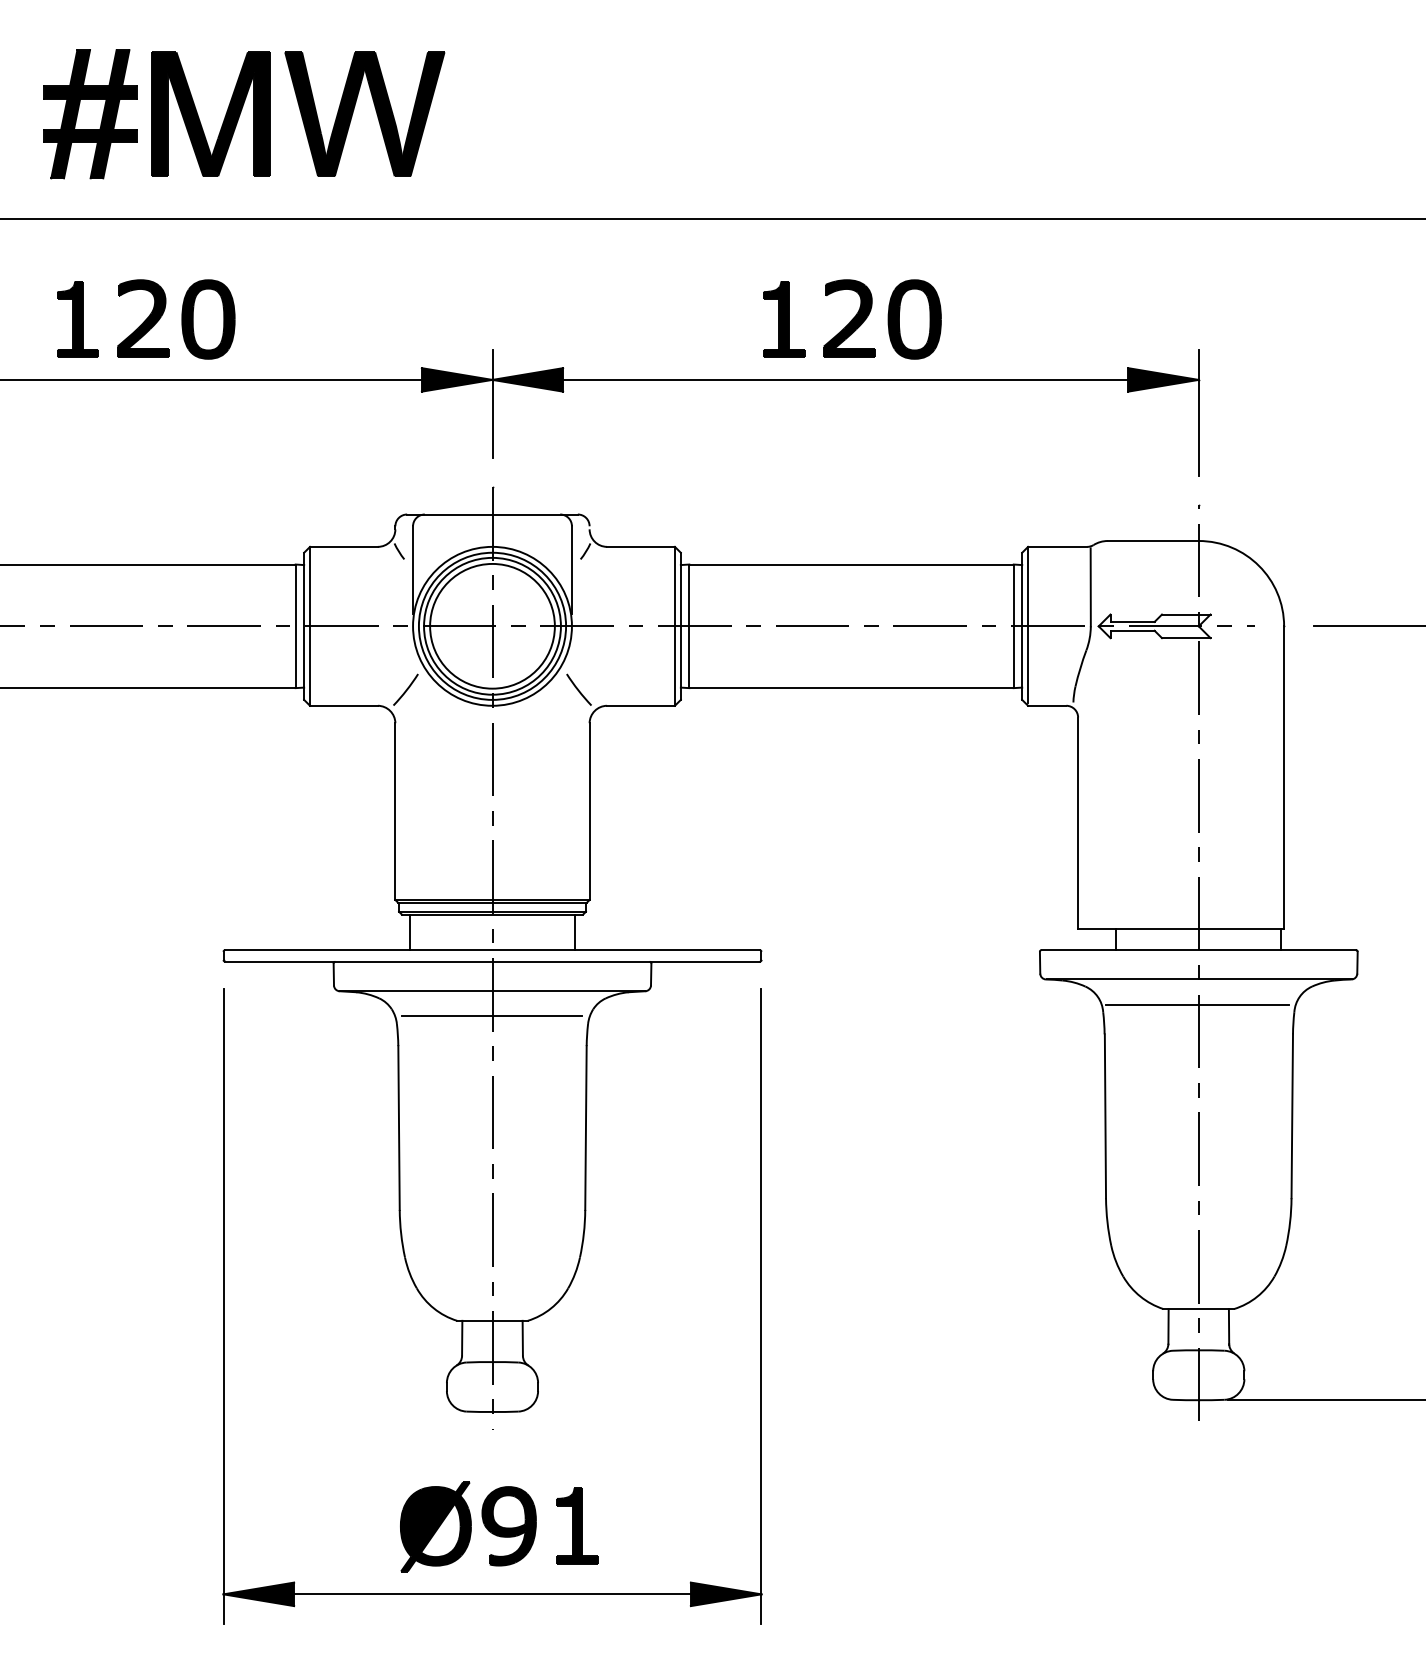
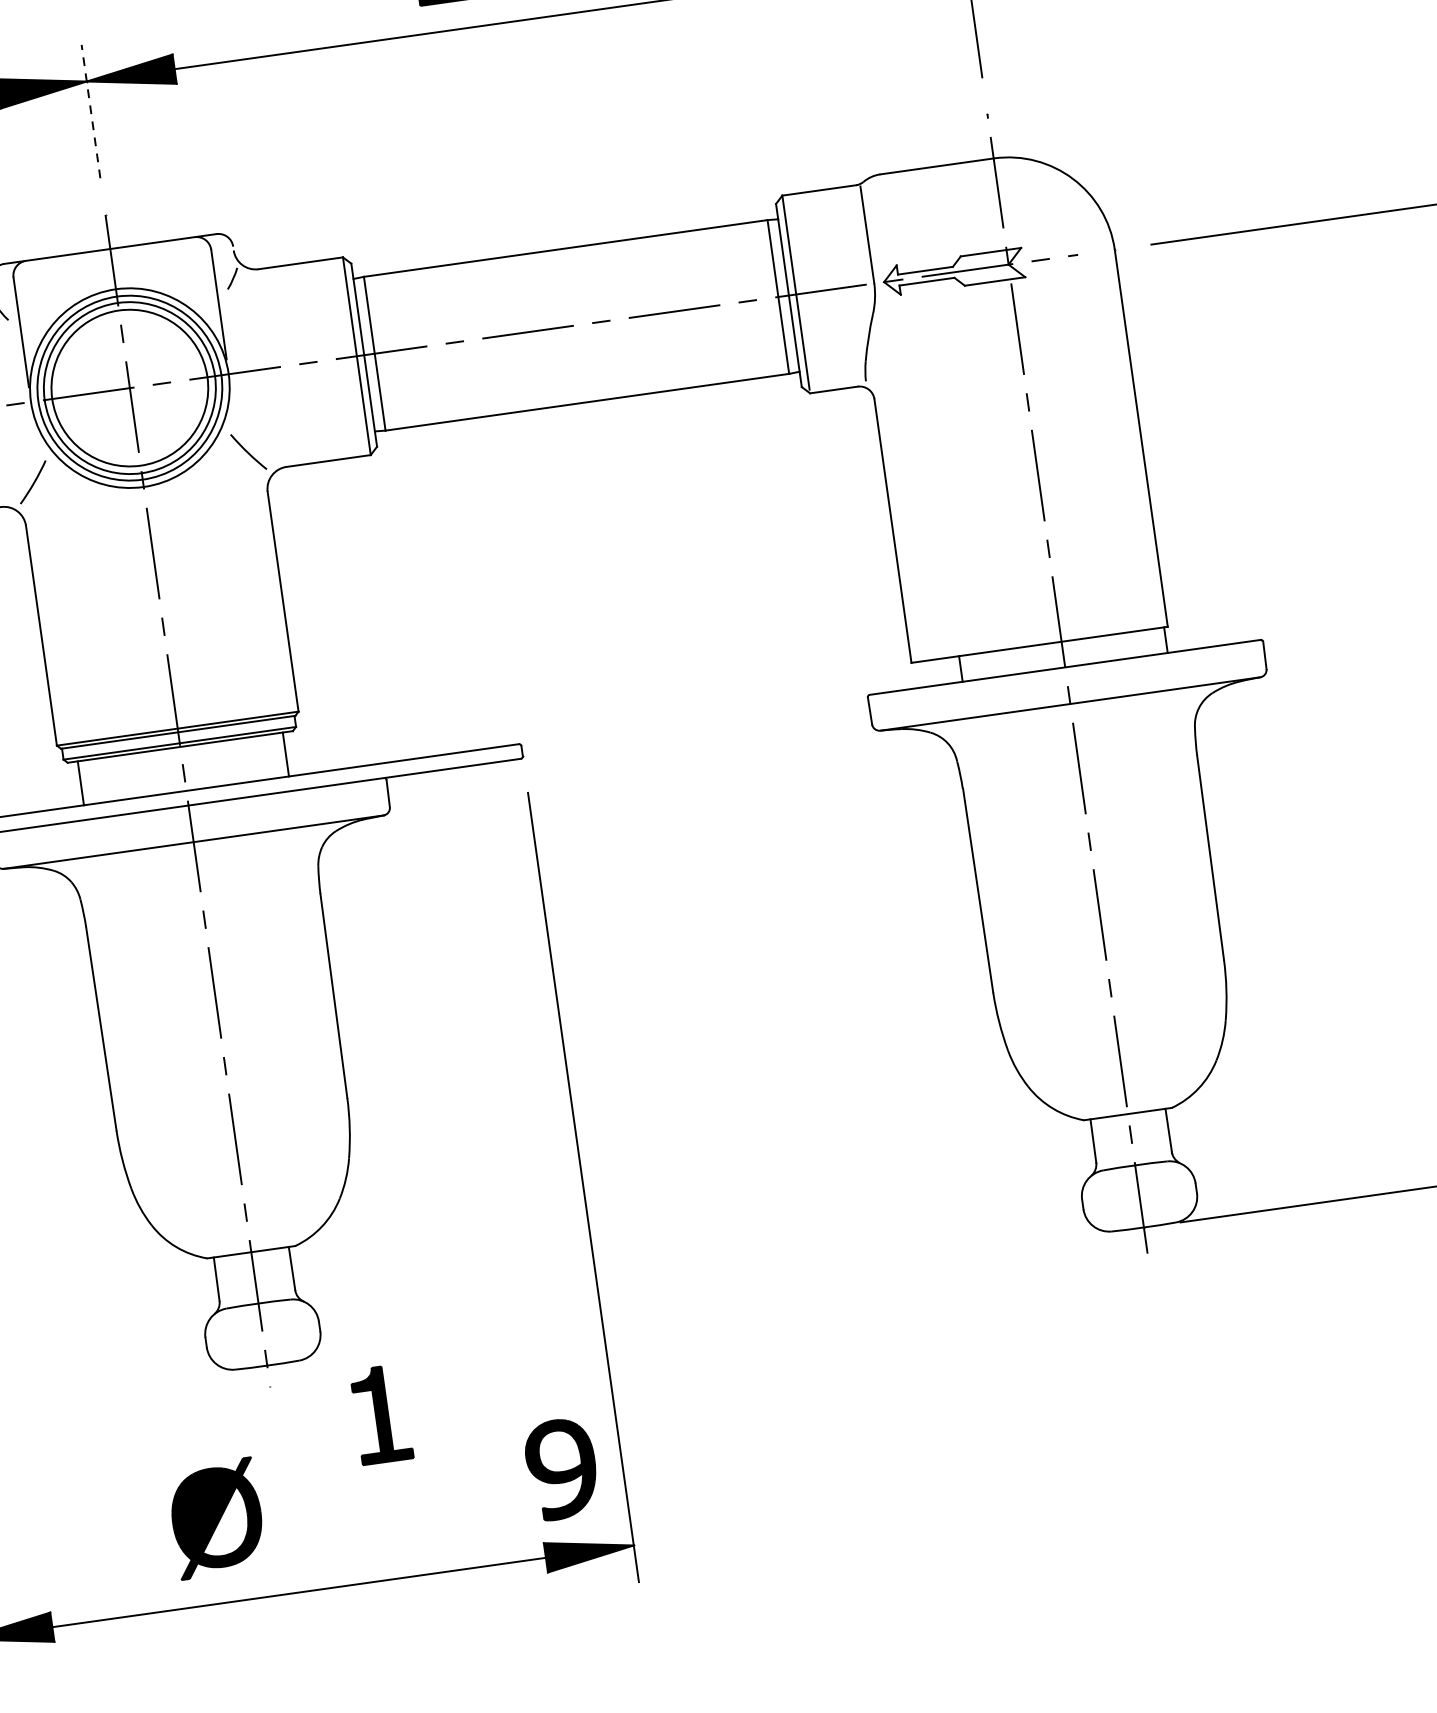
line: (492, 404) -> (91, 112), solid -> dashed
line: (1197, 1004) -> (1073, 735), removed
line: (491, 1016) -> (196, 873), removed
part: (577, 1525) -> (381, 1413), moved
part: (508, 1526) -> (560, 1469), moved

